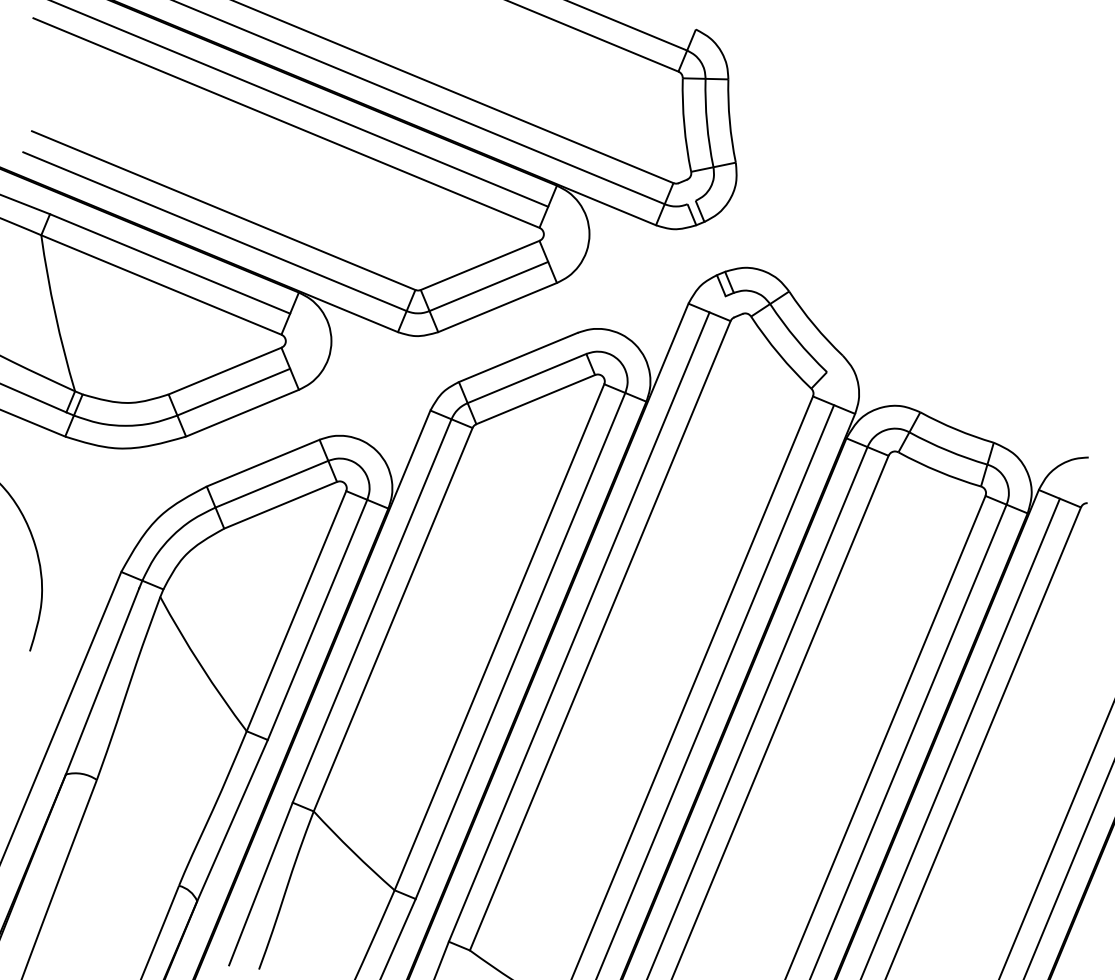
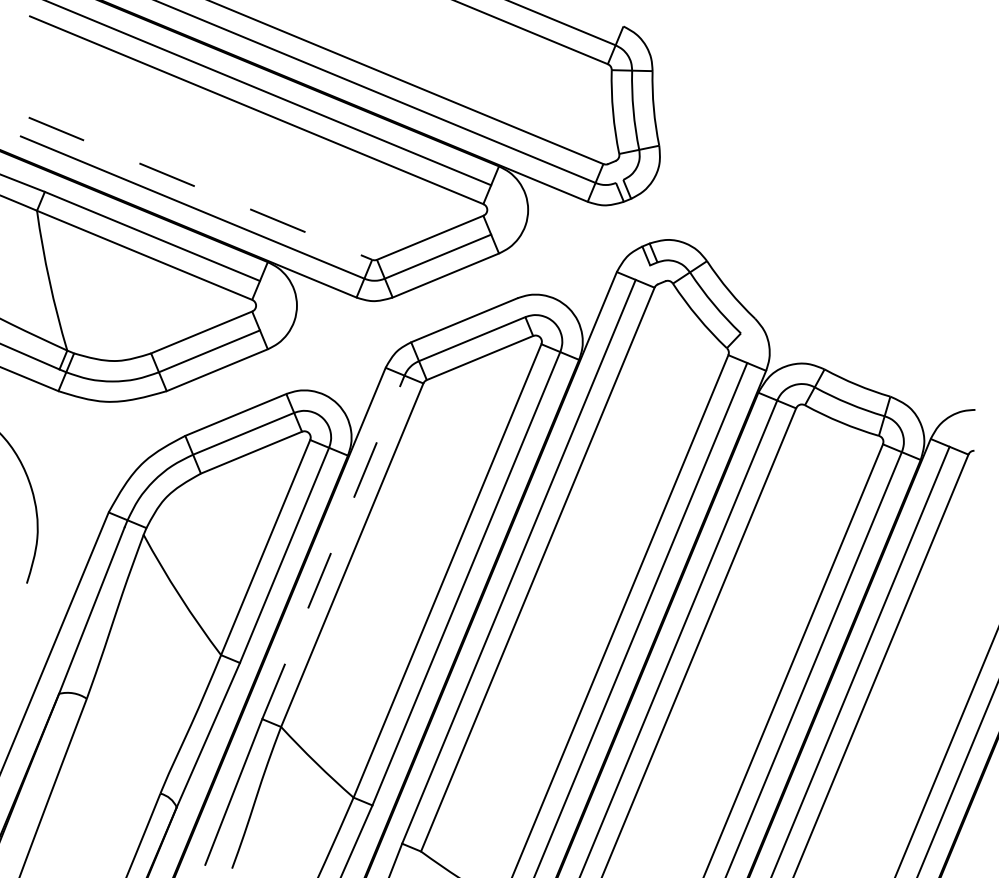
line: (223, 210) -> (200, 188), solid -> dashed
line: (372, 611) -> (333, 547), solid -> dashed

